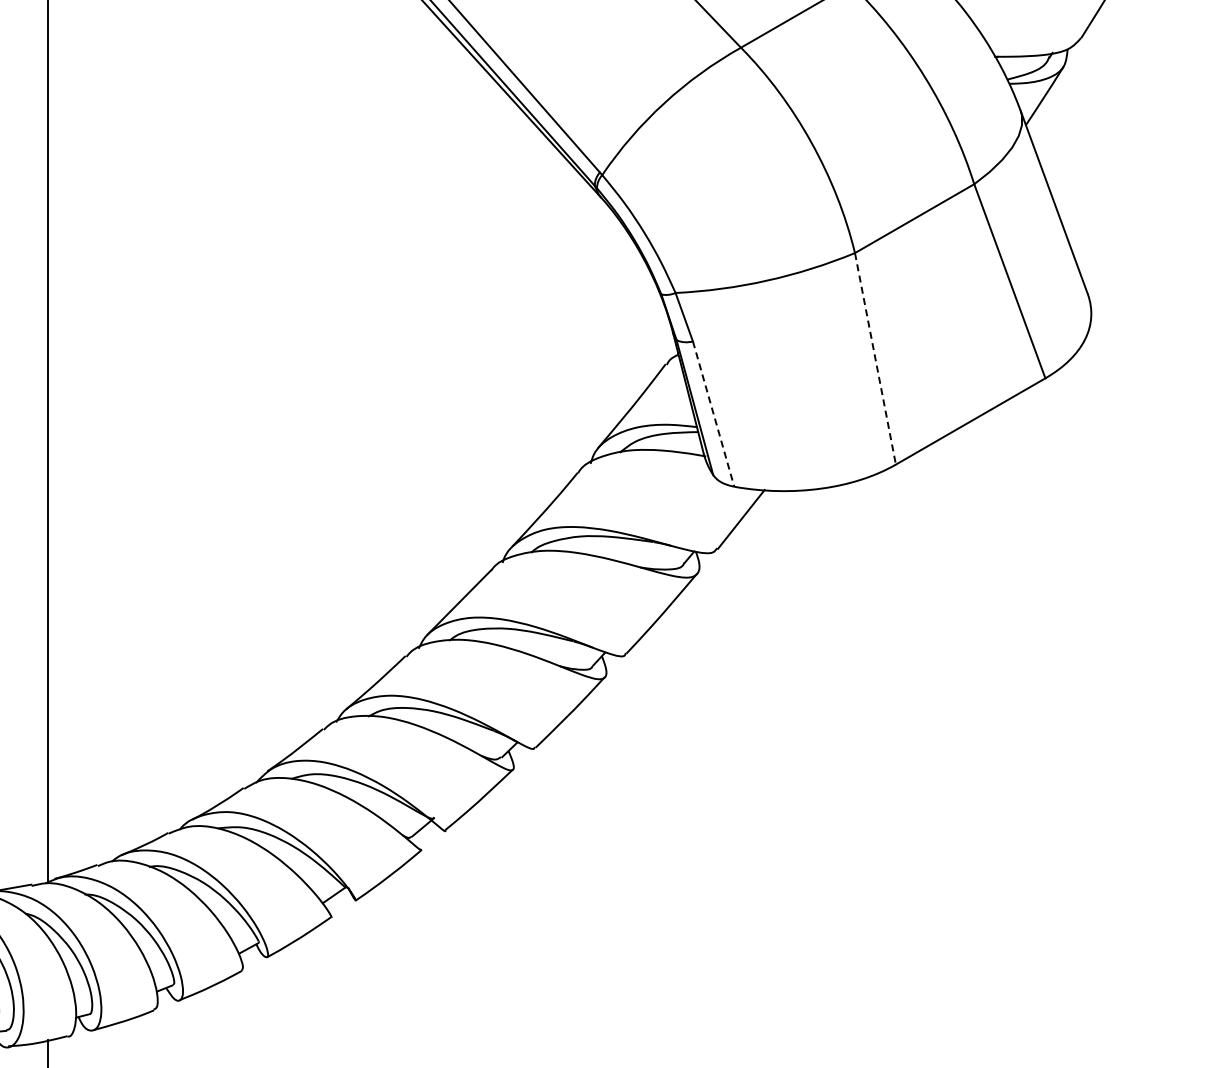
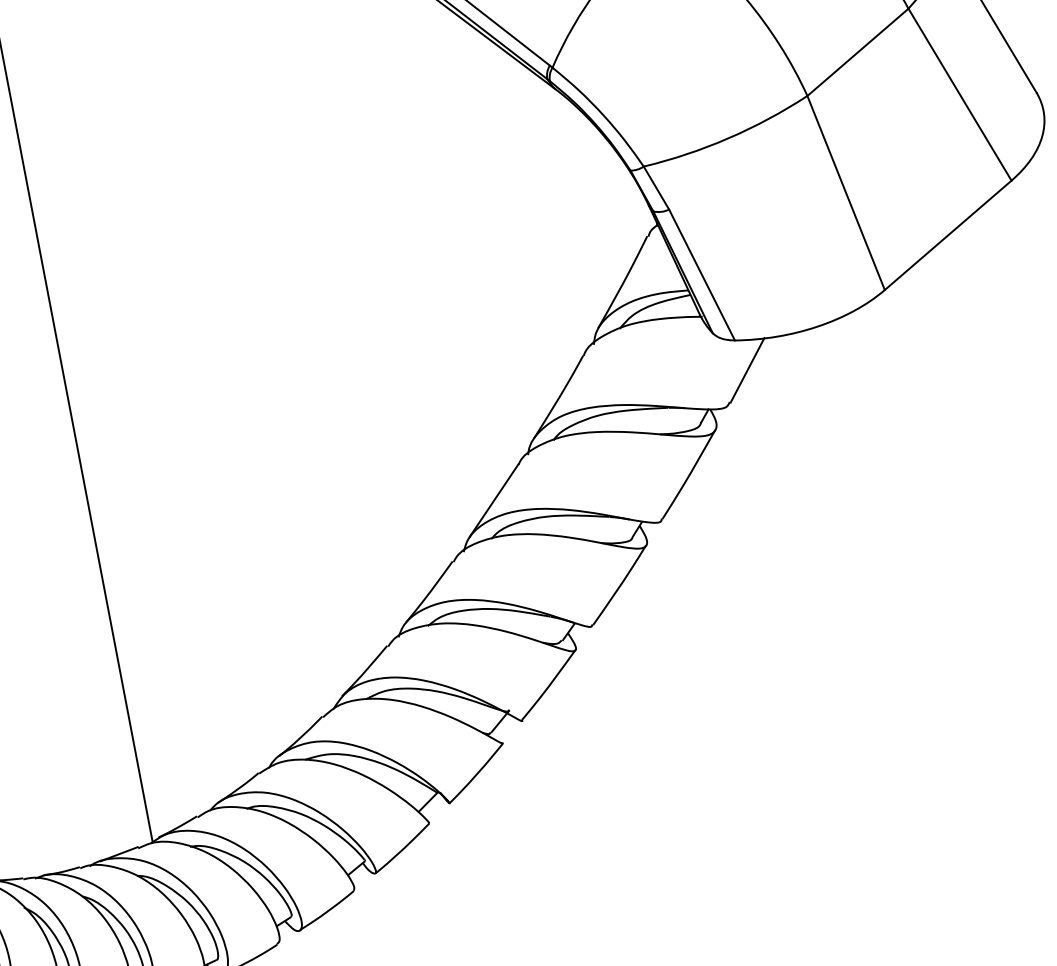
line: (875, 358) -> (846, 192), dashed -> solid
line: (713, 414) -> (701, 275), dashed -> solid

